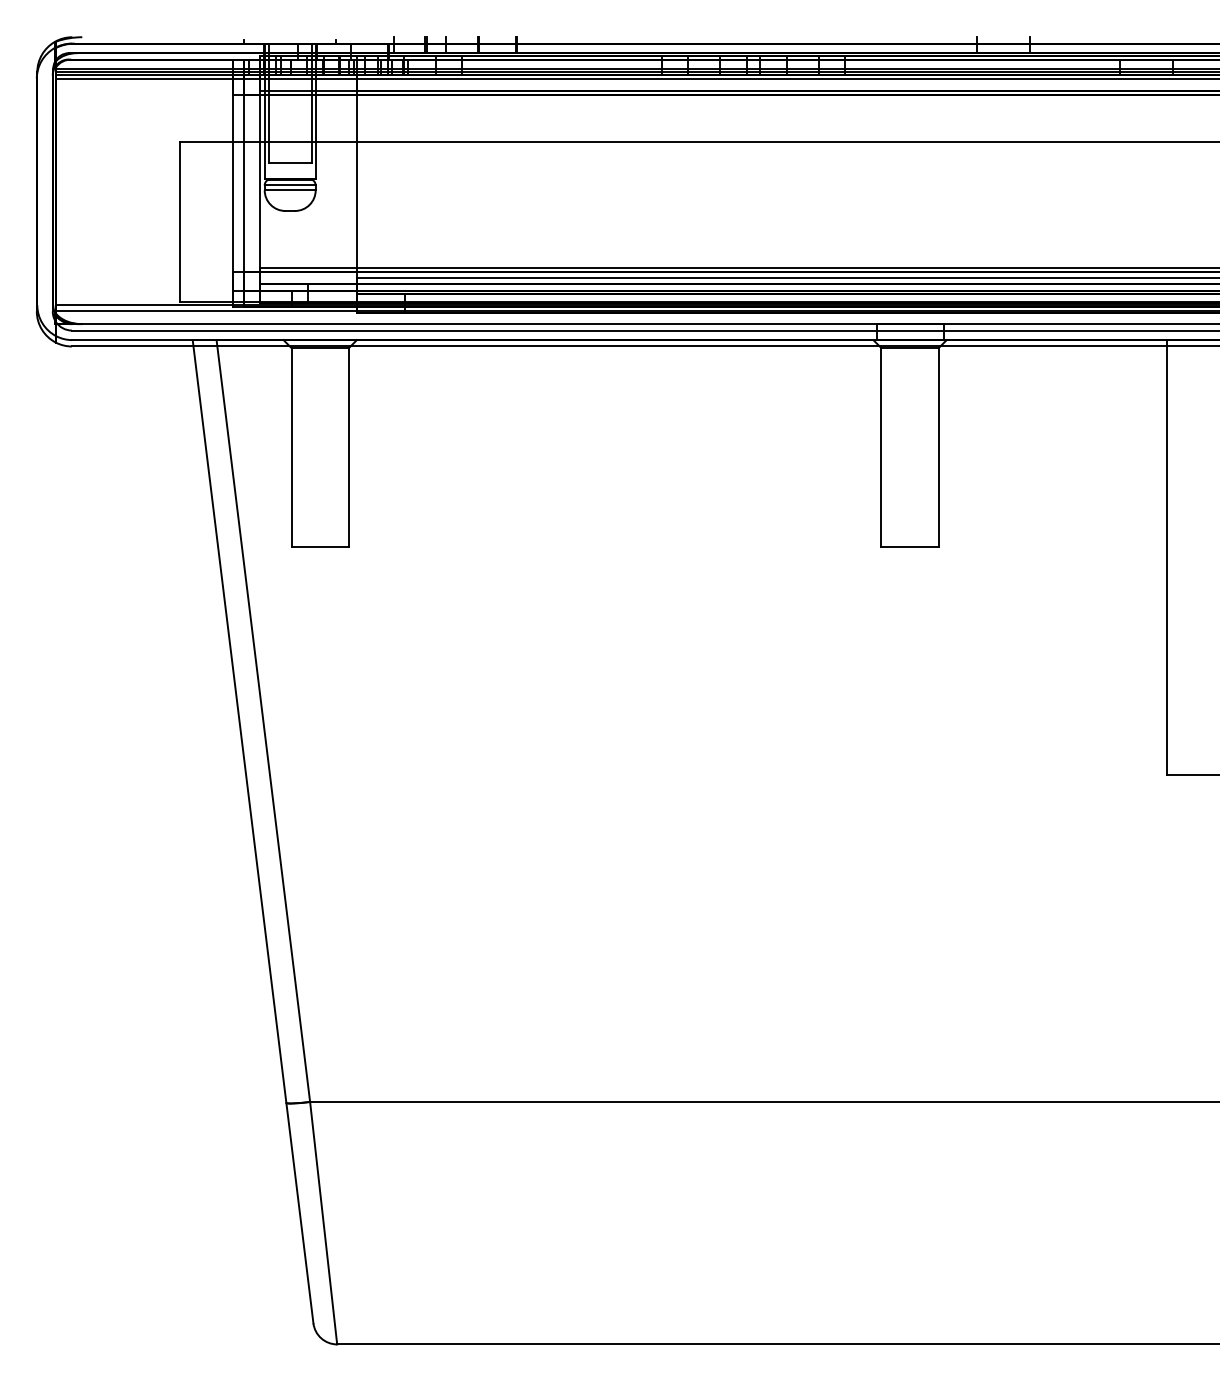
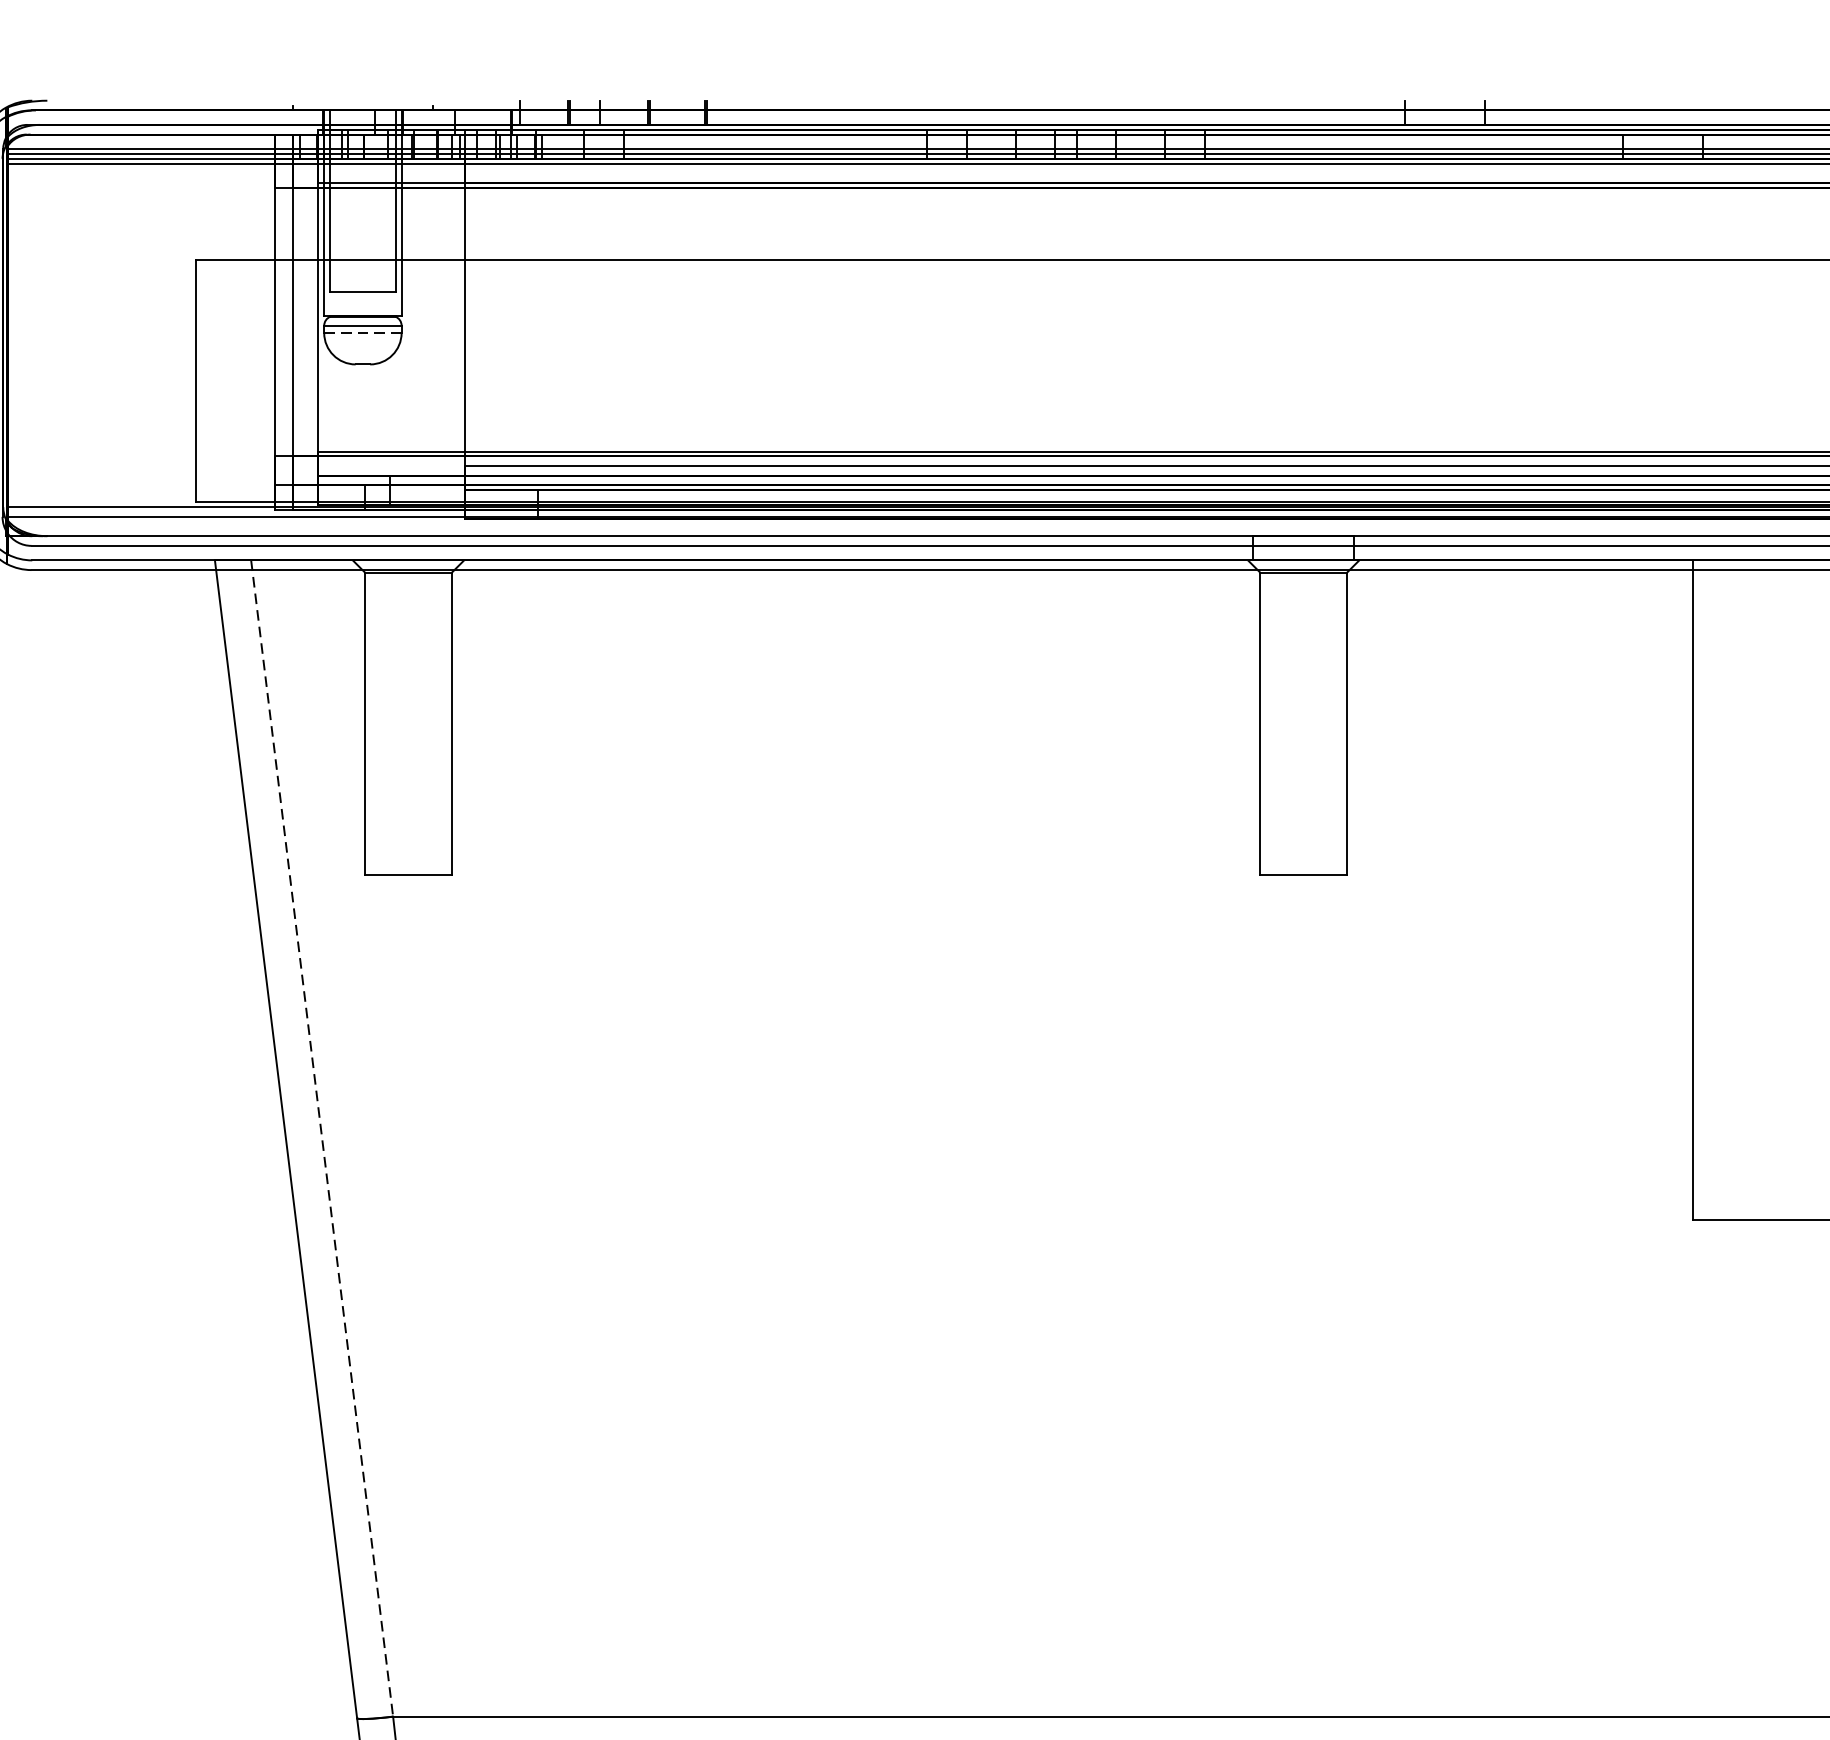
line: (290, 190) -> (363, 333), solid -> dashed
line: (263, 721) -> (322, 1139), solid -> dashed

